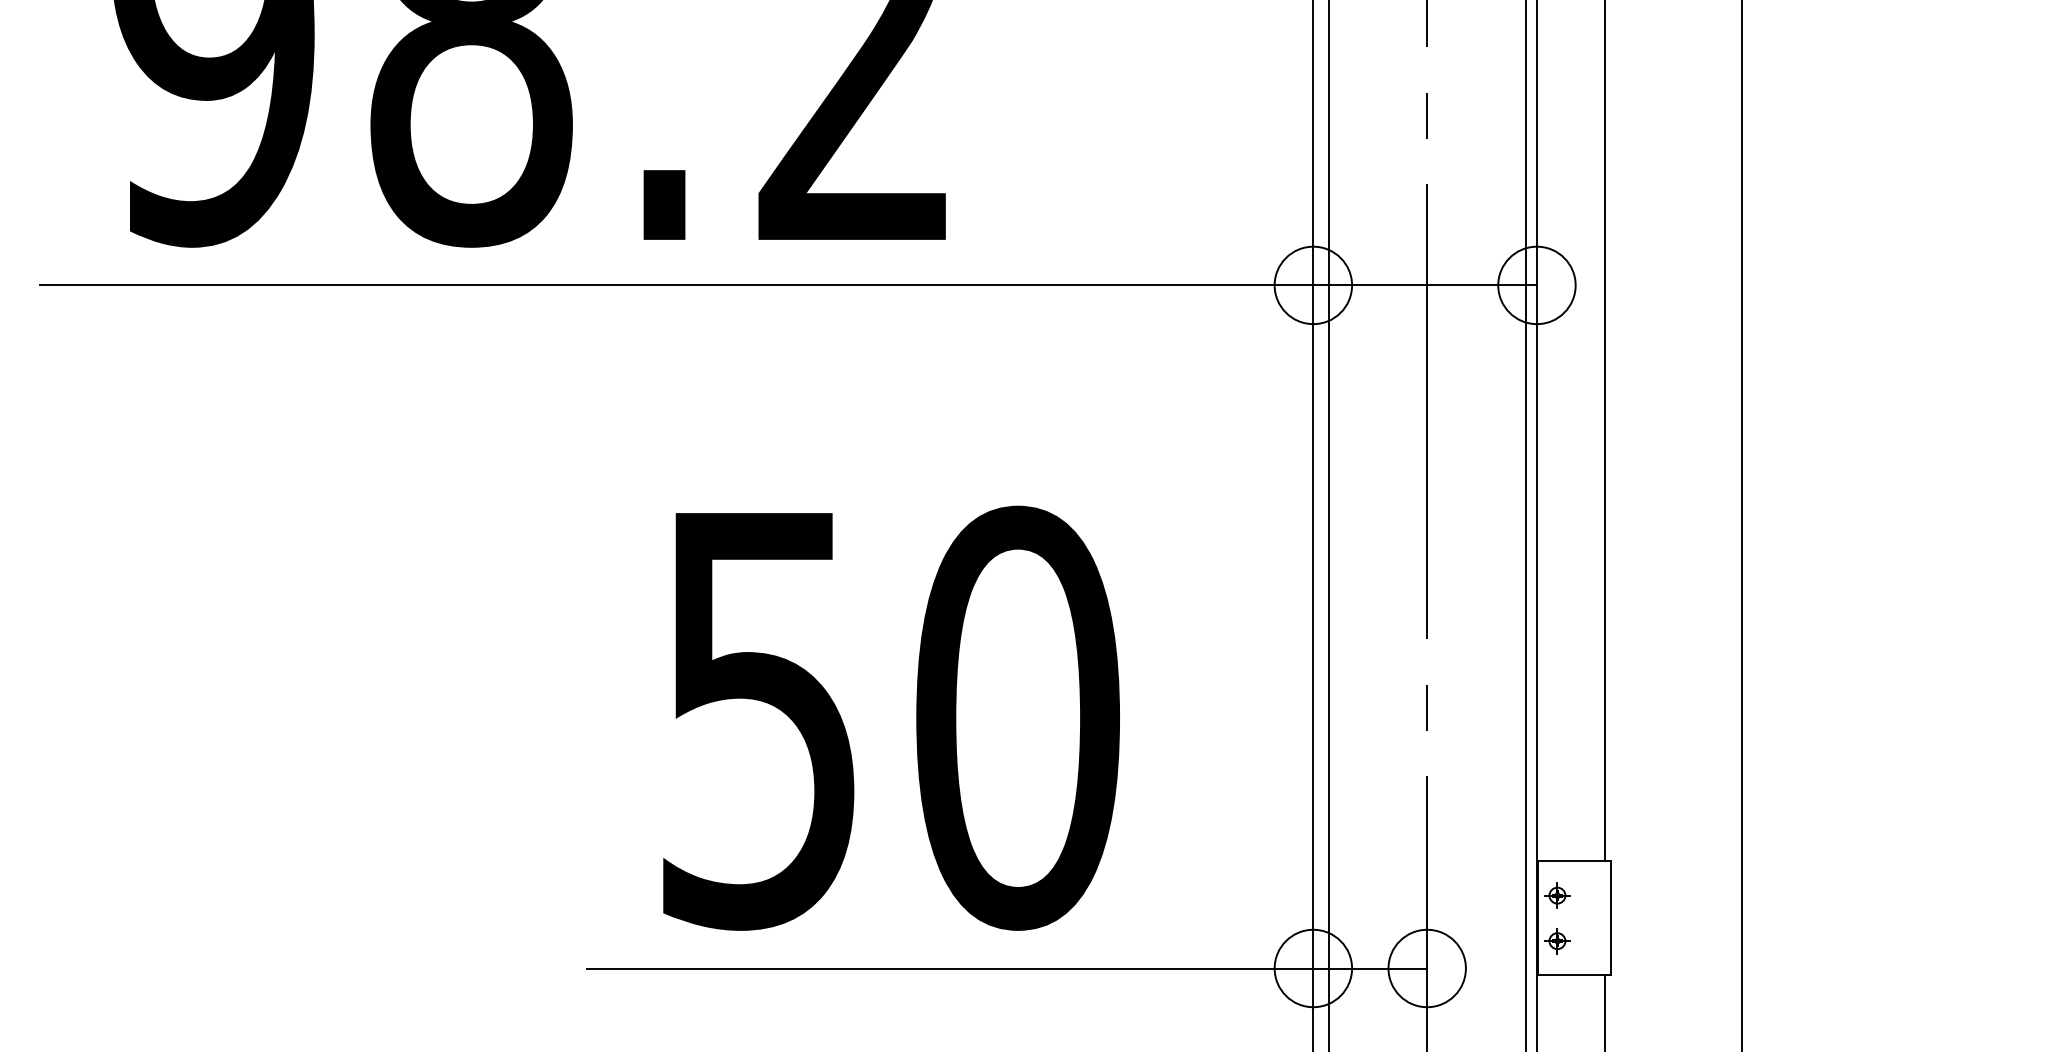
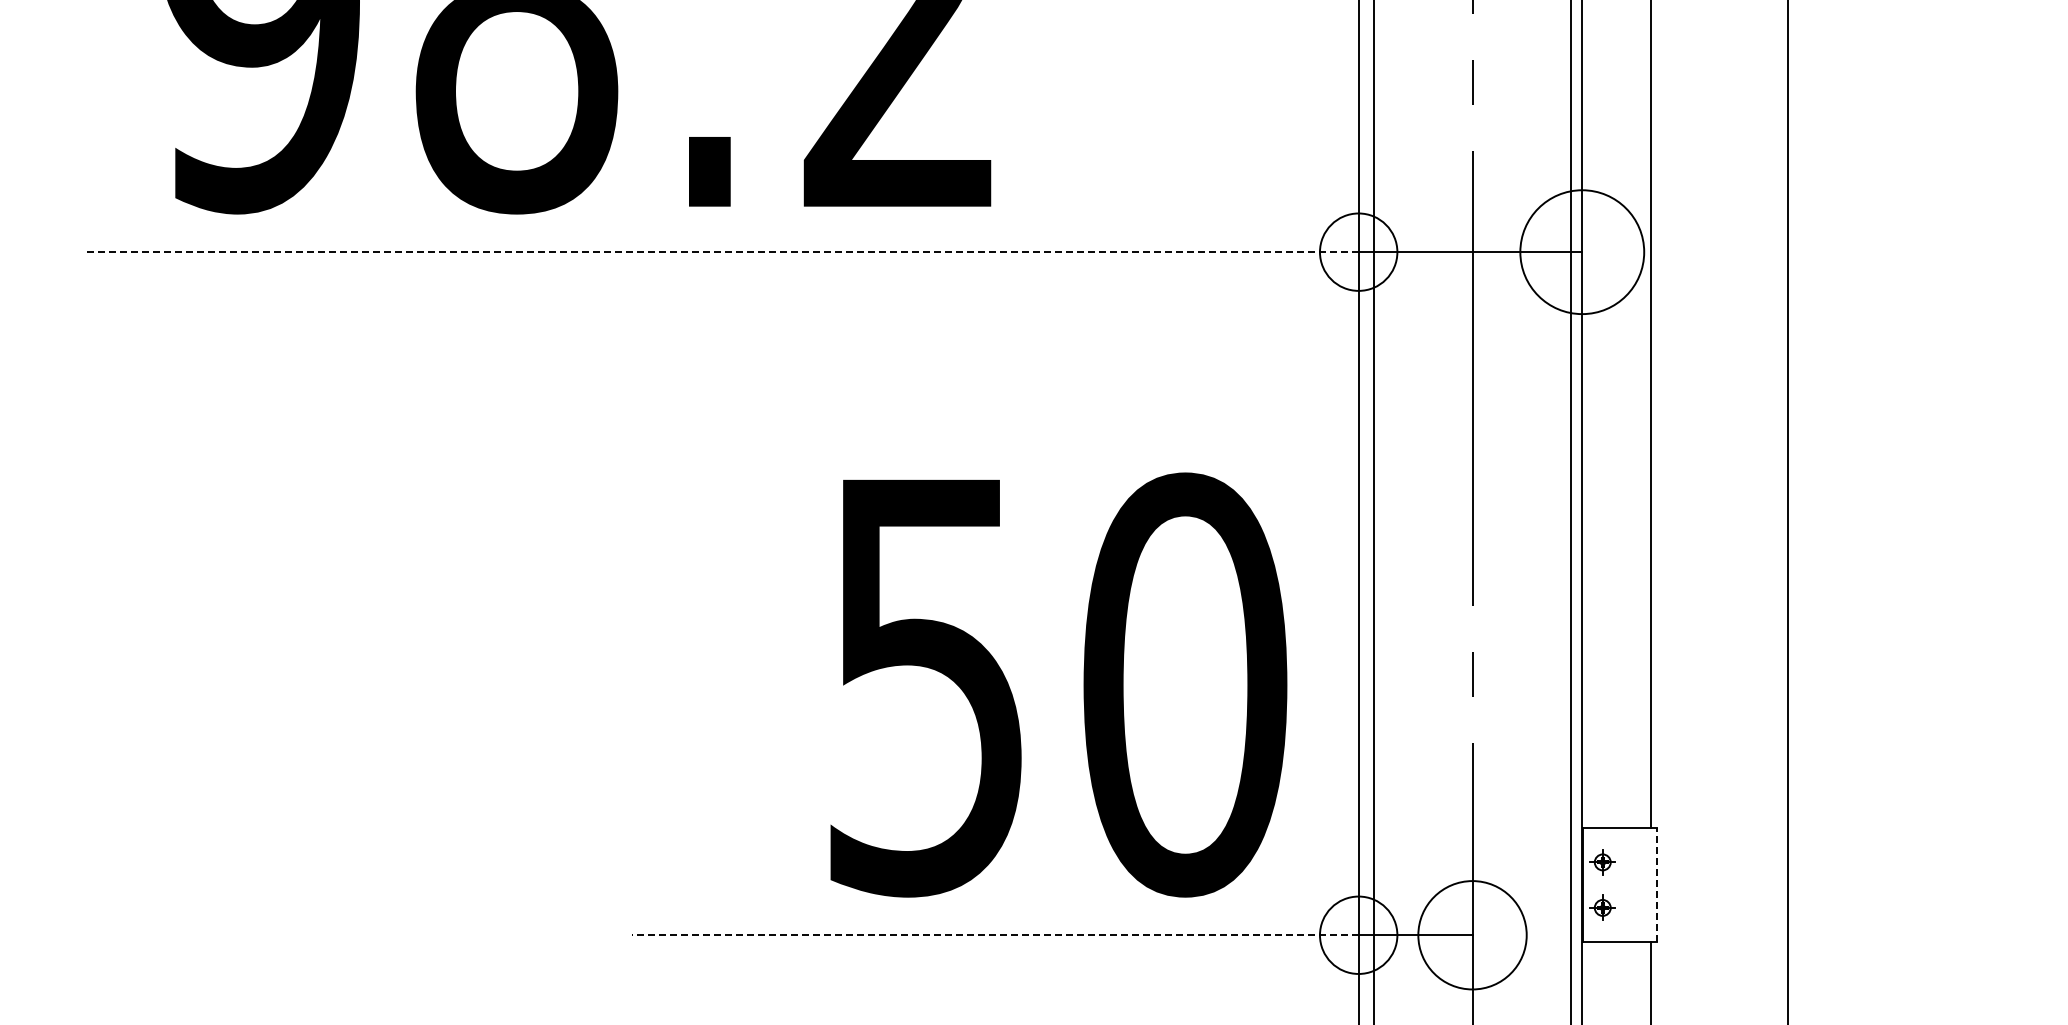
line: (676, 285) -> (721, 252), solid -> dashed
circle: (1536, 285) -> (1581, 252), size x1.6
text: (891, 717) -> (1058, 684), moved
line: (1611, 918) -> (1656, 885), solid -> dashed
line: (949, 968) -> (994, 935), solid -> dashed
circle: (1426, 968) -> (1471, 935), size x1.4

